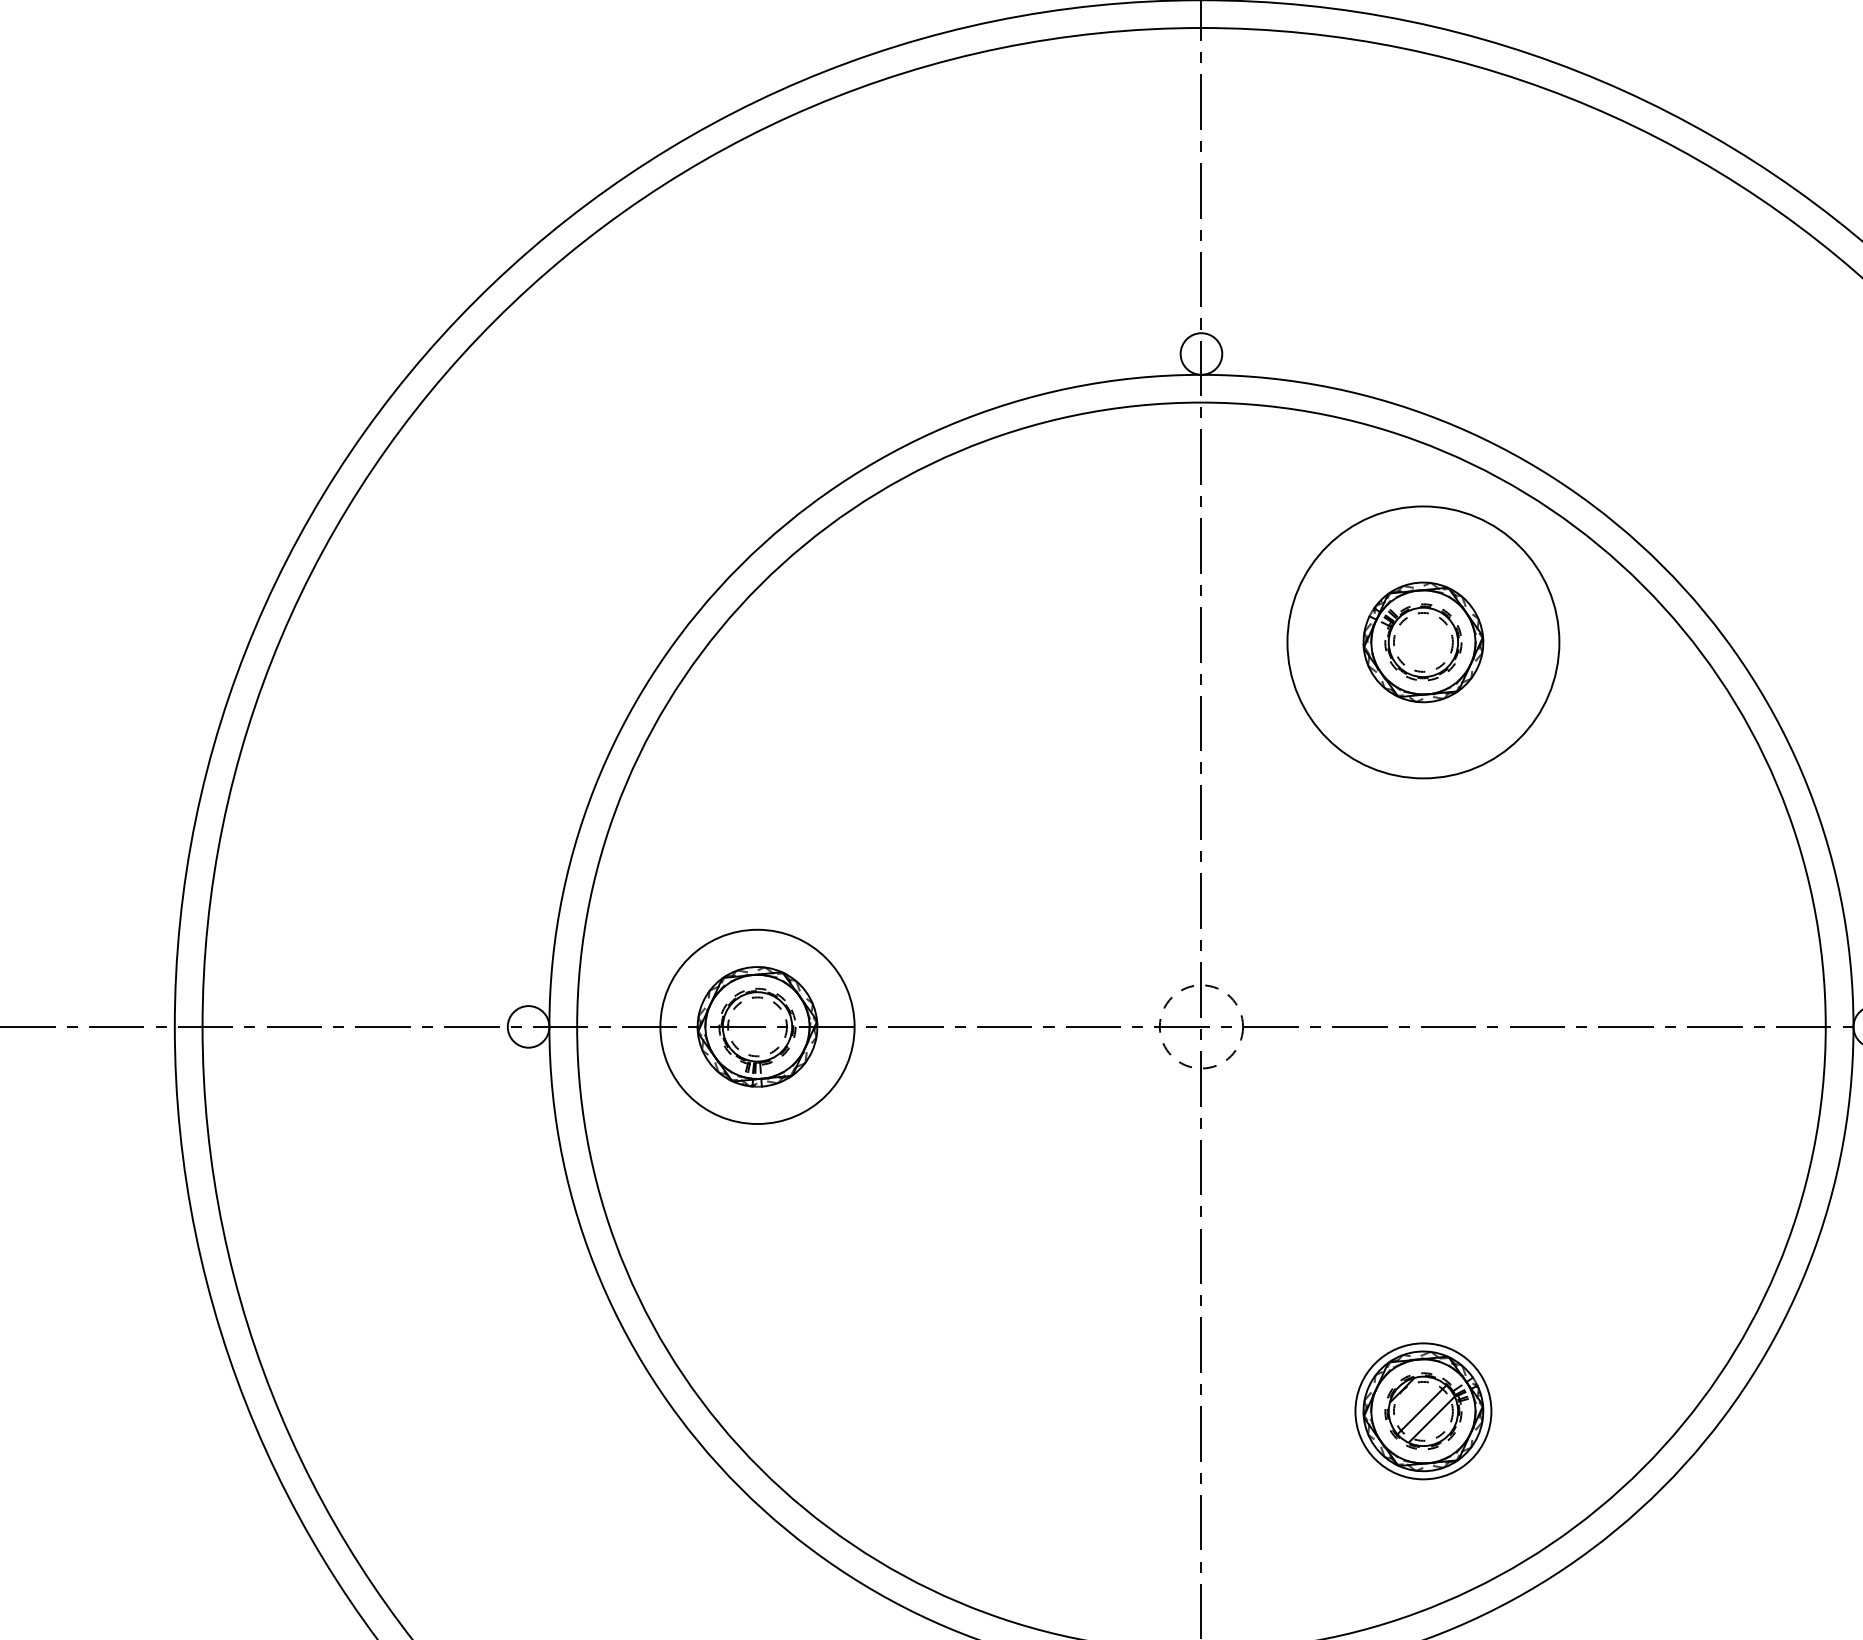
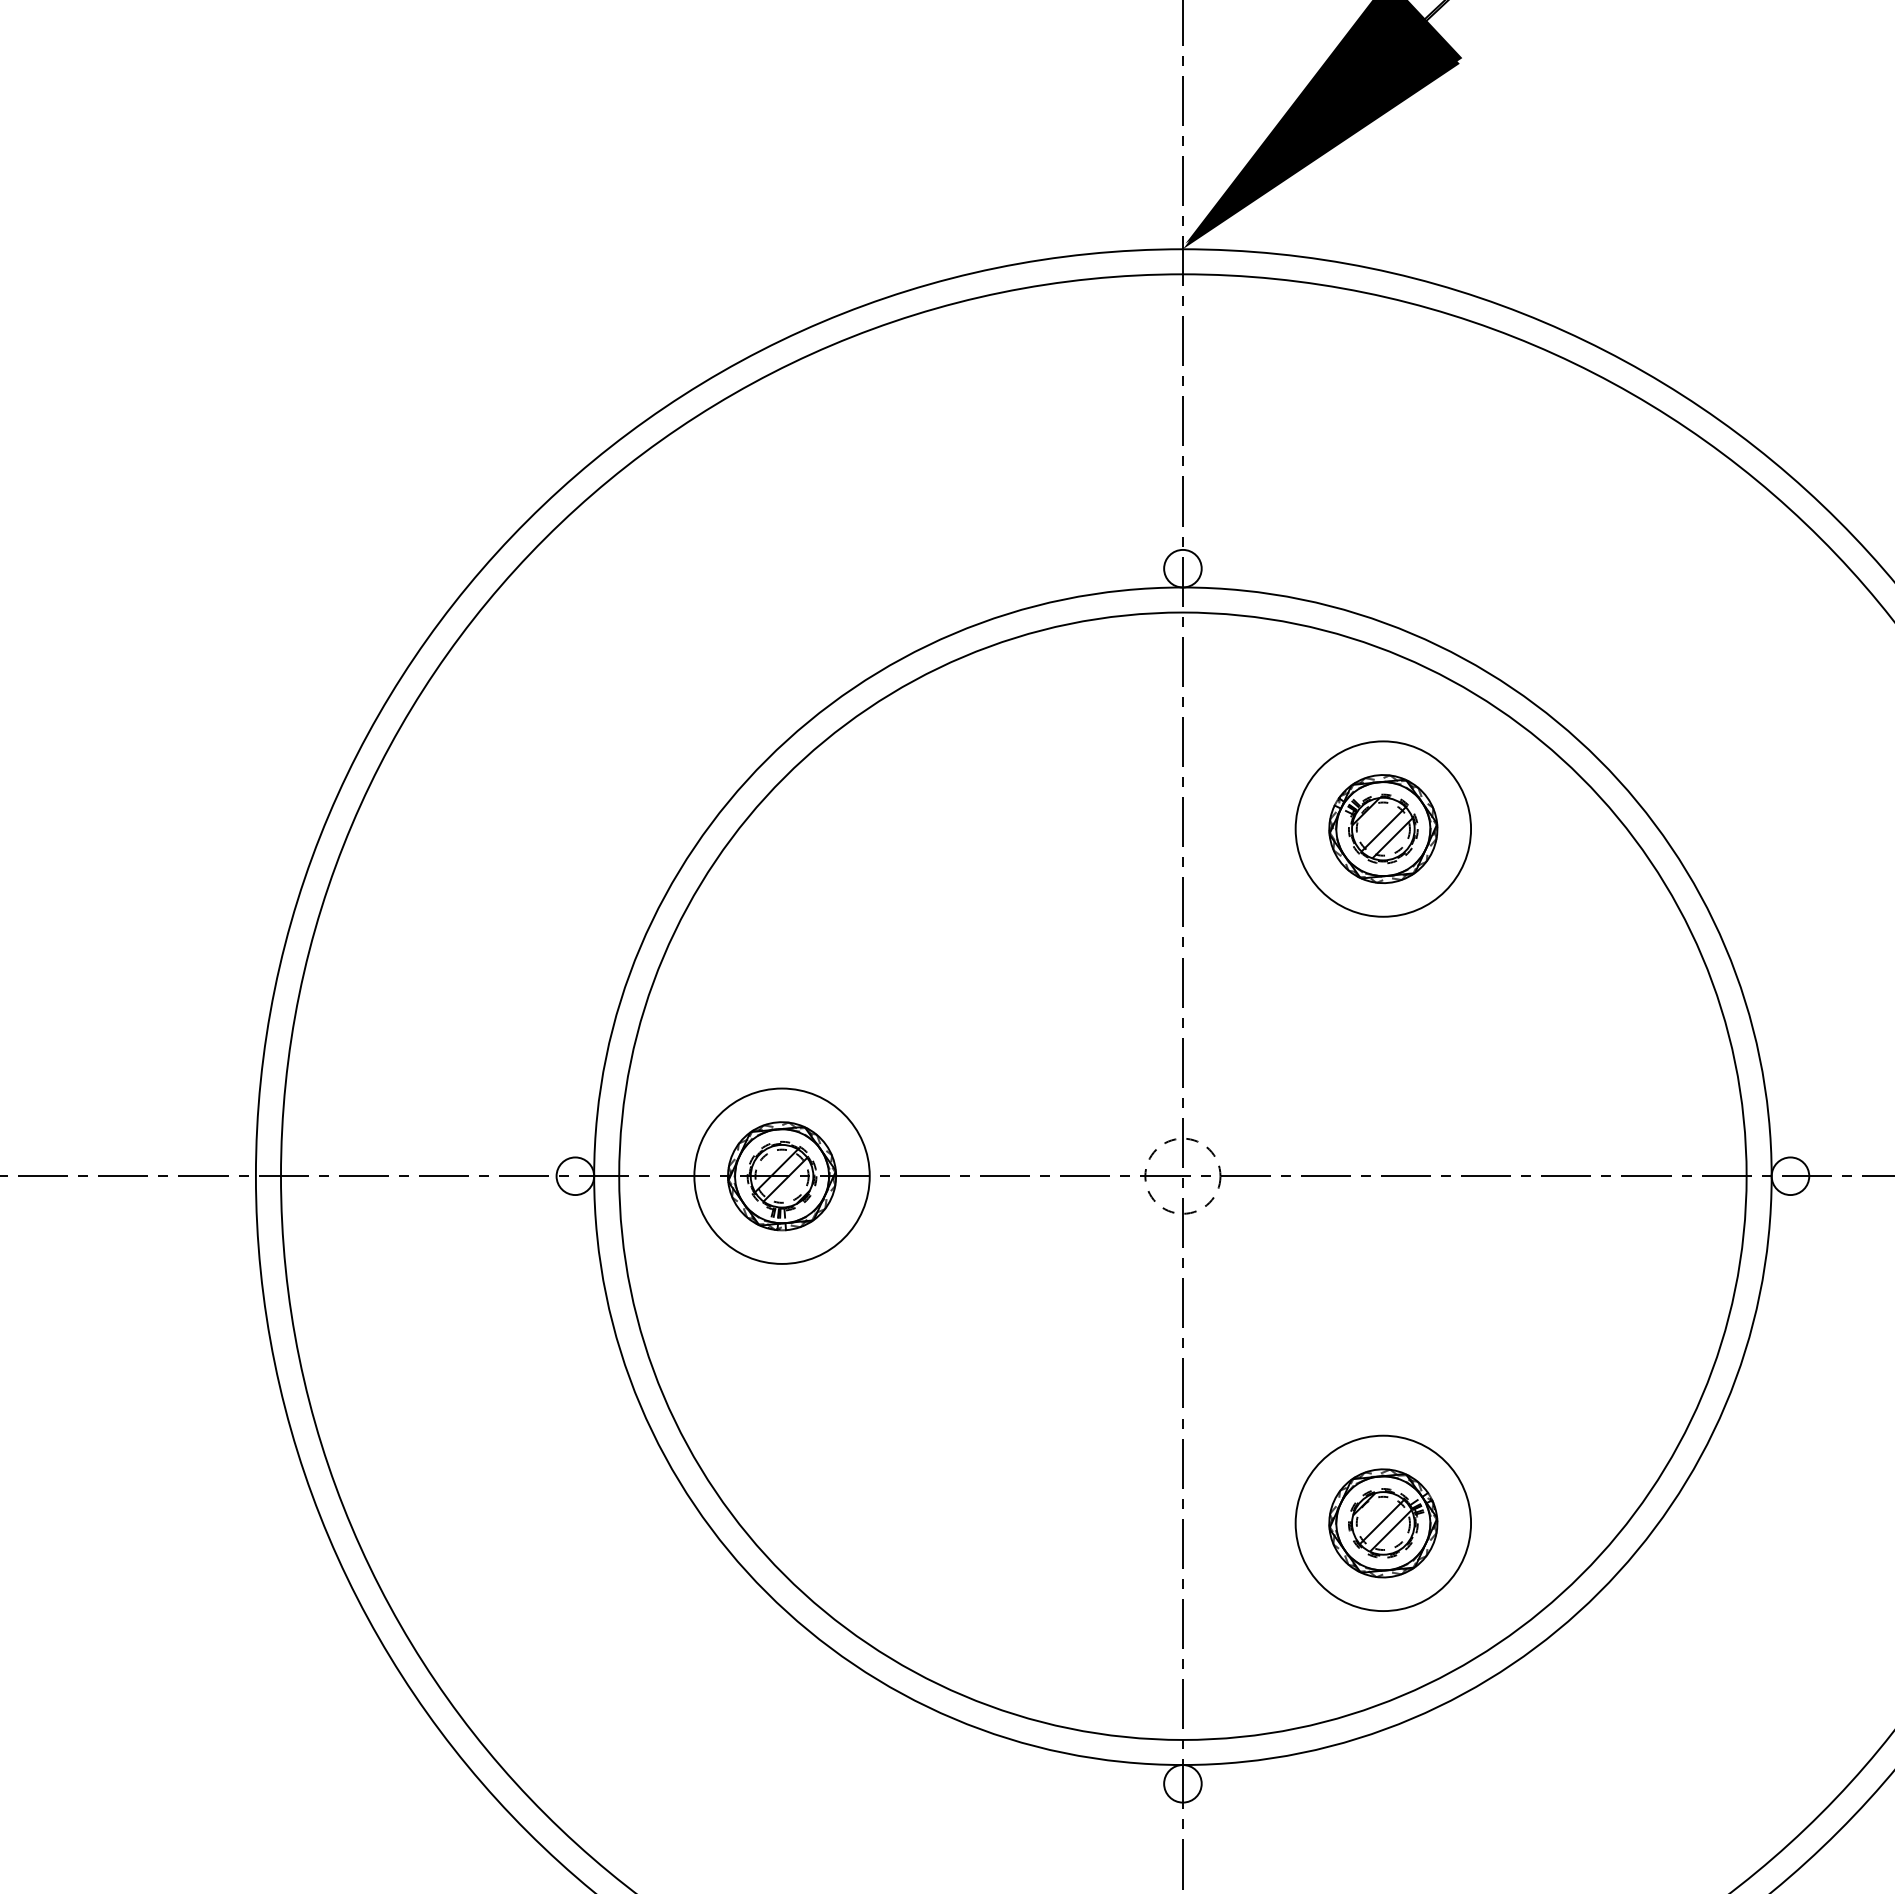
hatch: (1422, 640) -> (1382, 827), added
circle: (1423, 641) -> (1383, 828), size x0.71
hatch: (757, 1027) -> (782, 1176), added
circle: (1423, 1411) -> (1383, 1523), size x1.43

